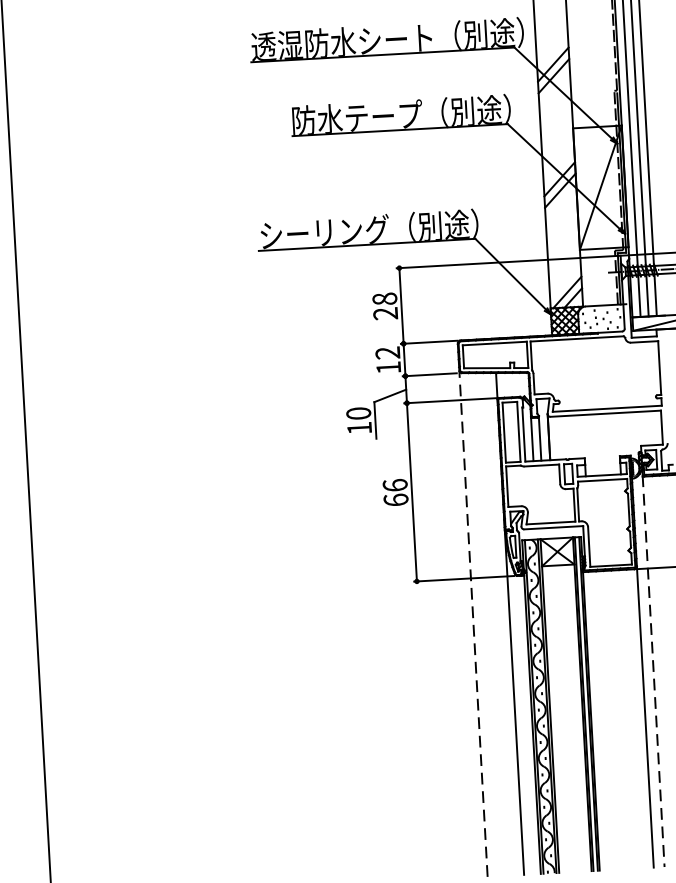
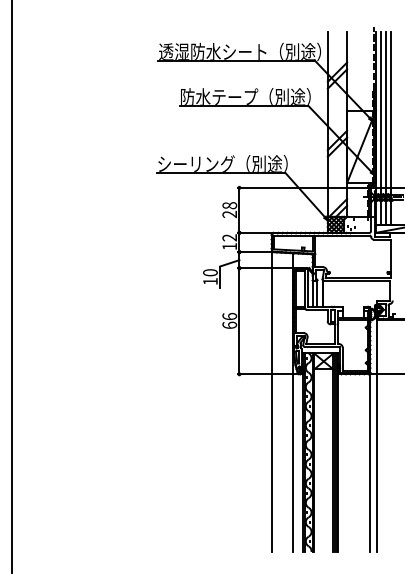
line: (473, 624) -> (271, 401), dashed -> solid
line: (652, 671) -> (376, 435), dashed -> solid

